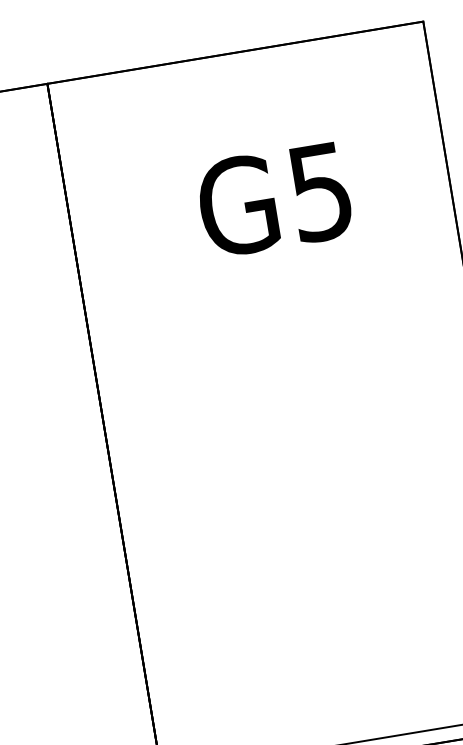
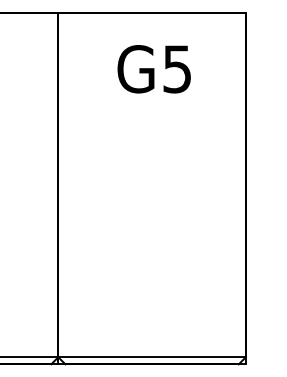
text: (273, 200) -> (153, 69), moved

